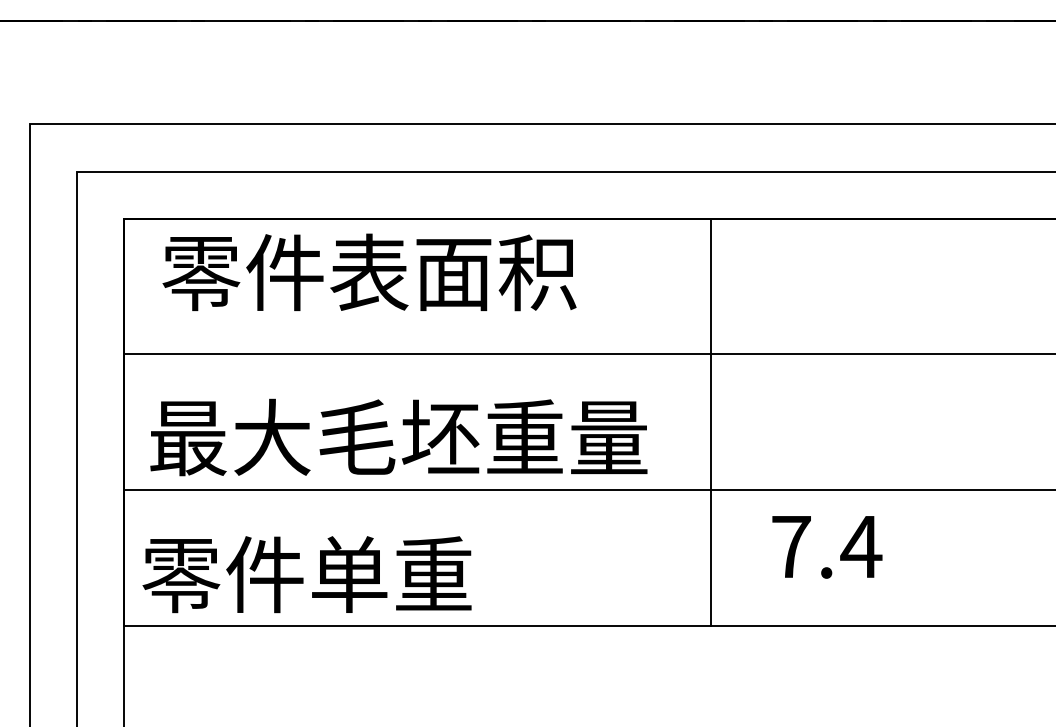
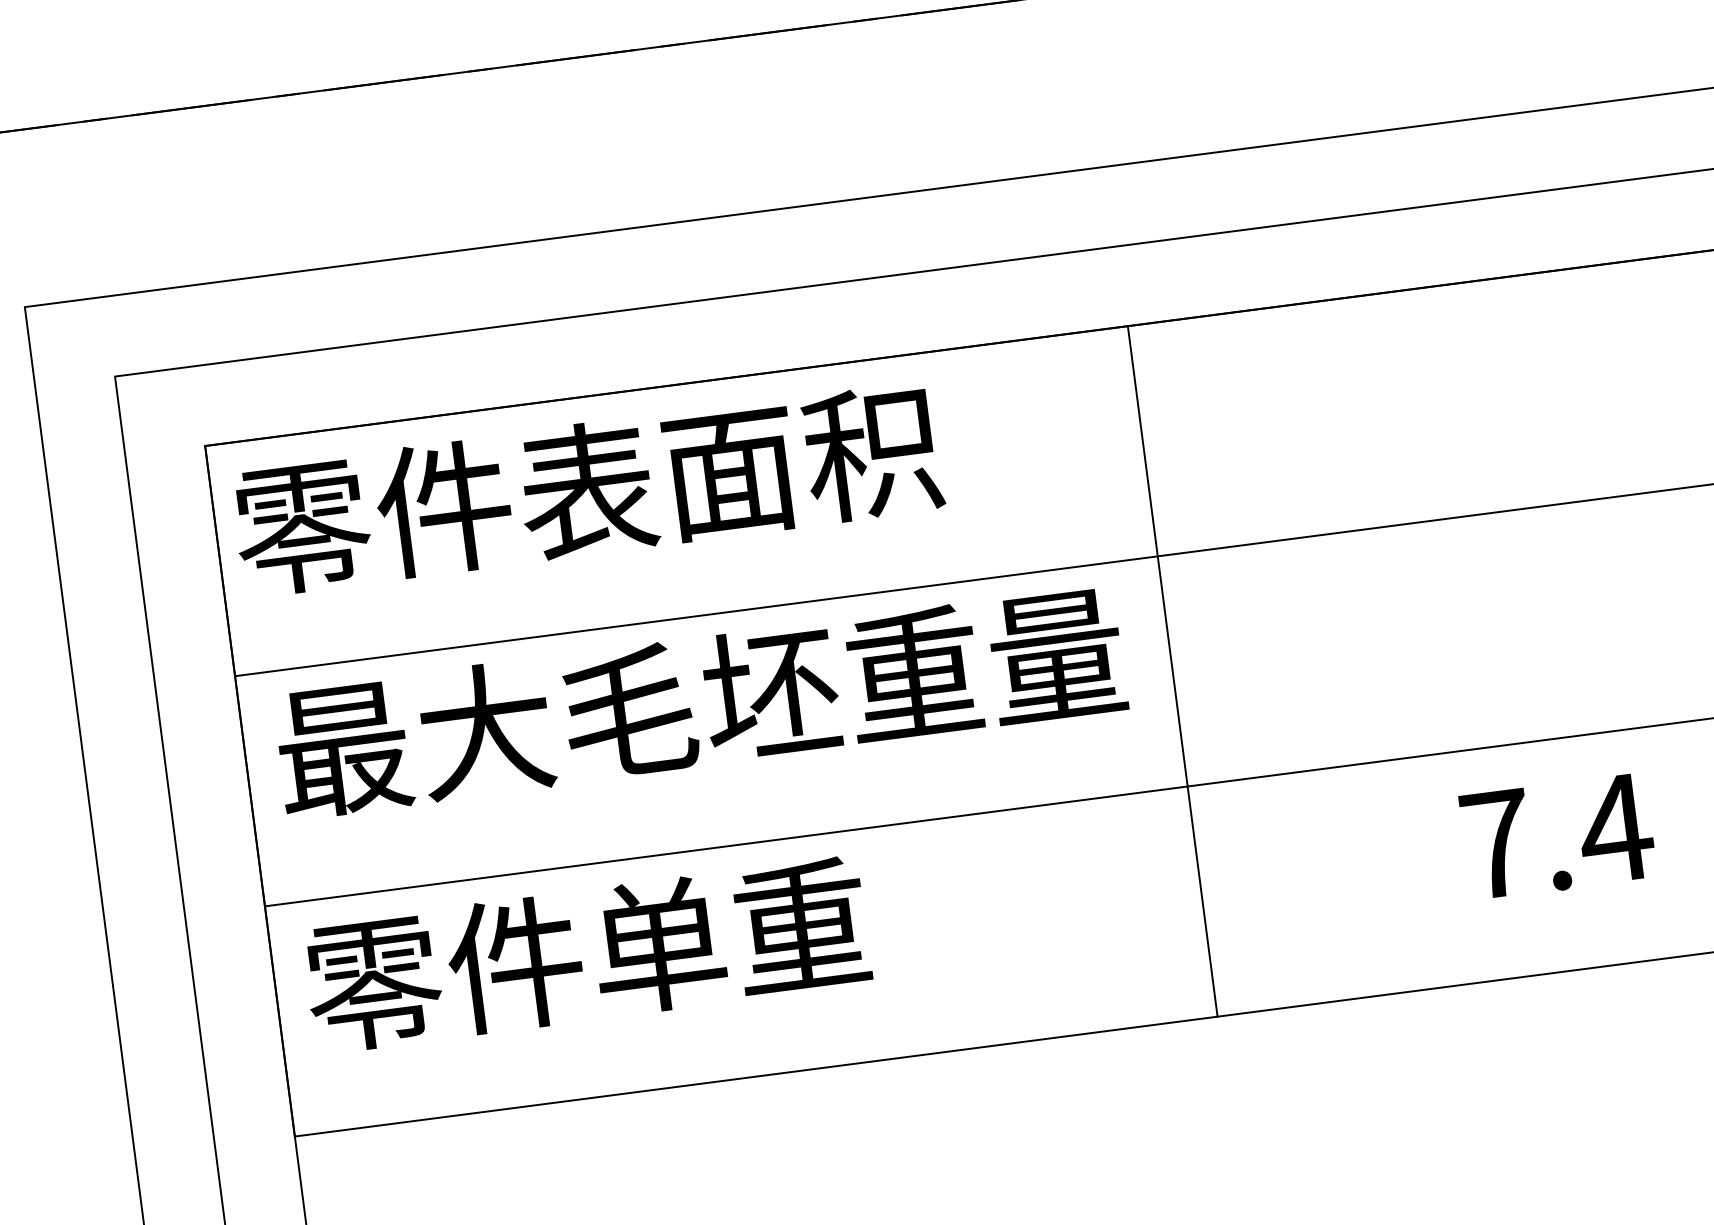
text: (369, 272) -> (587, 489), moved
line: (711, 421) -> (1172, 670), moved
text: (398, 437) -> (699, 702), moved
text: (827, 547) -> (1558, 837), moved
text: (306, 574) -> (585, 954), moved

